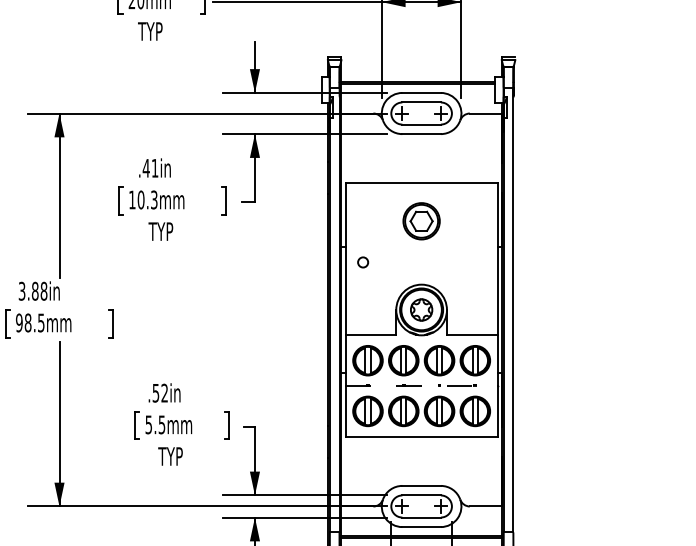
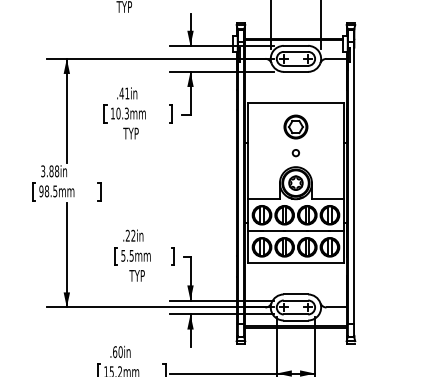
circle: (362, 263) -> (295, 153), moved
line: (422, 386) -> (296, 231), dashed -> solid
text: (155, 392) -> (127, 235), .52in -> .22in

